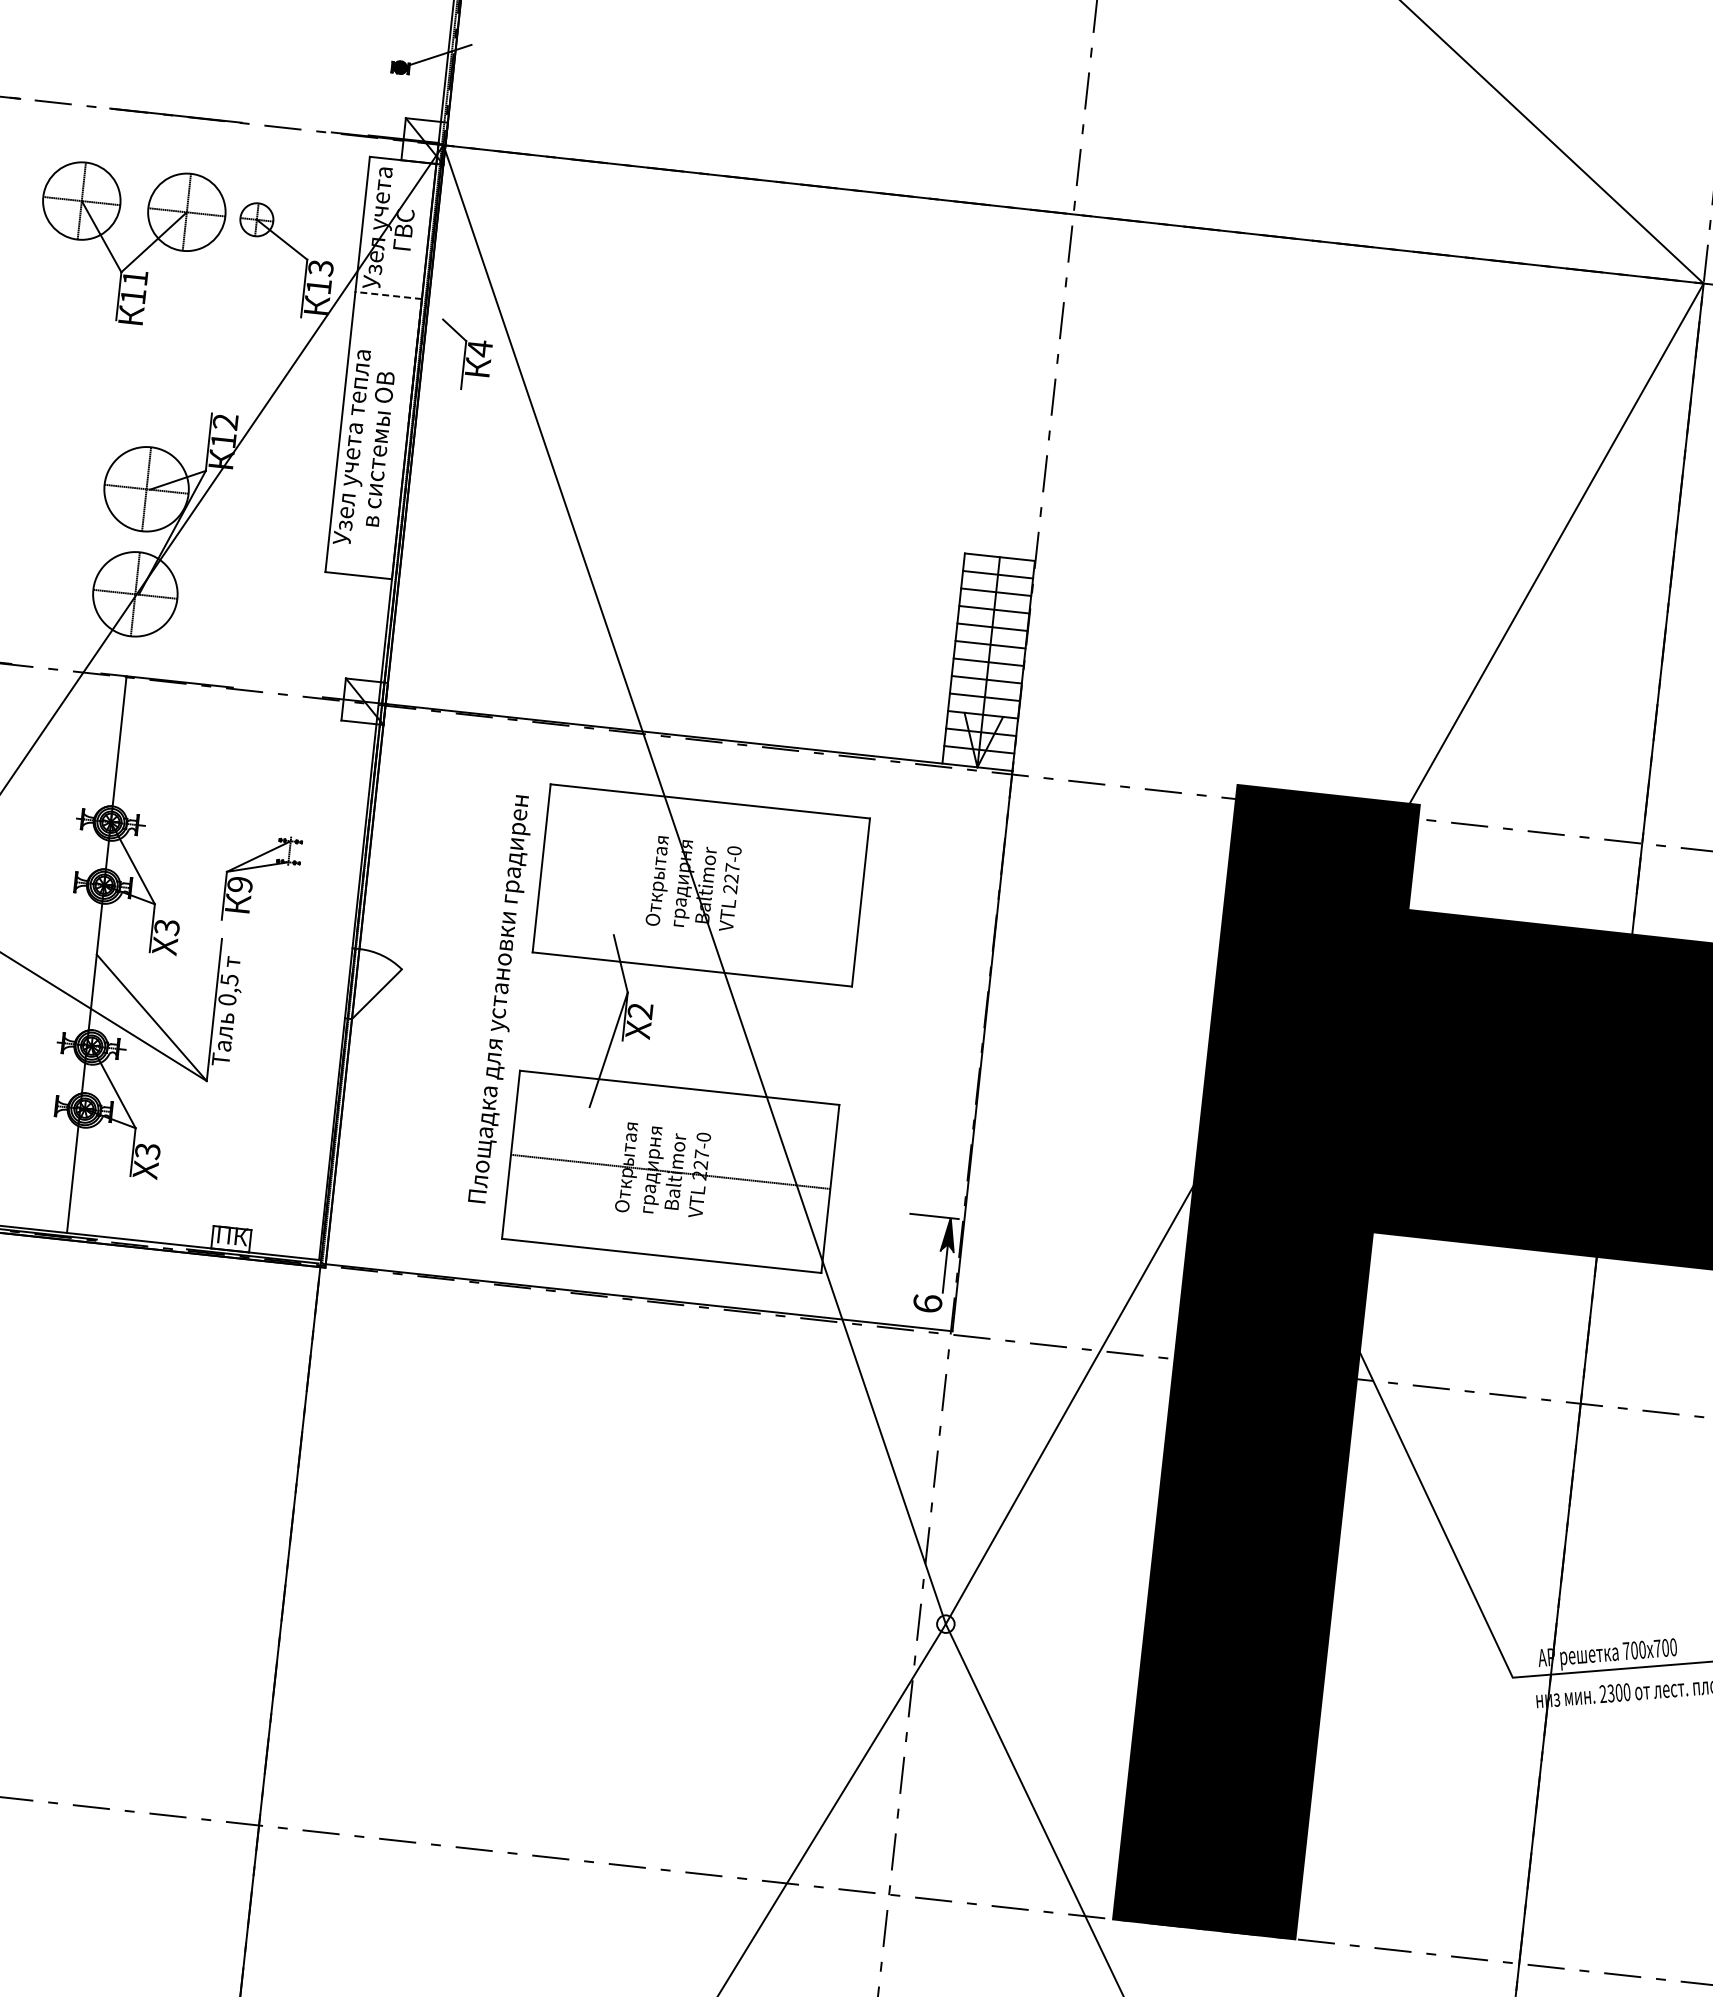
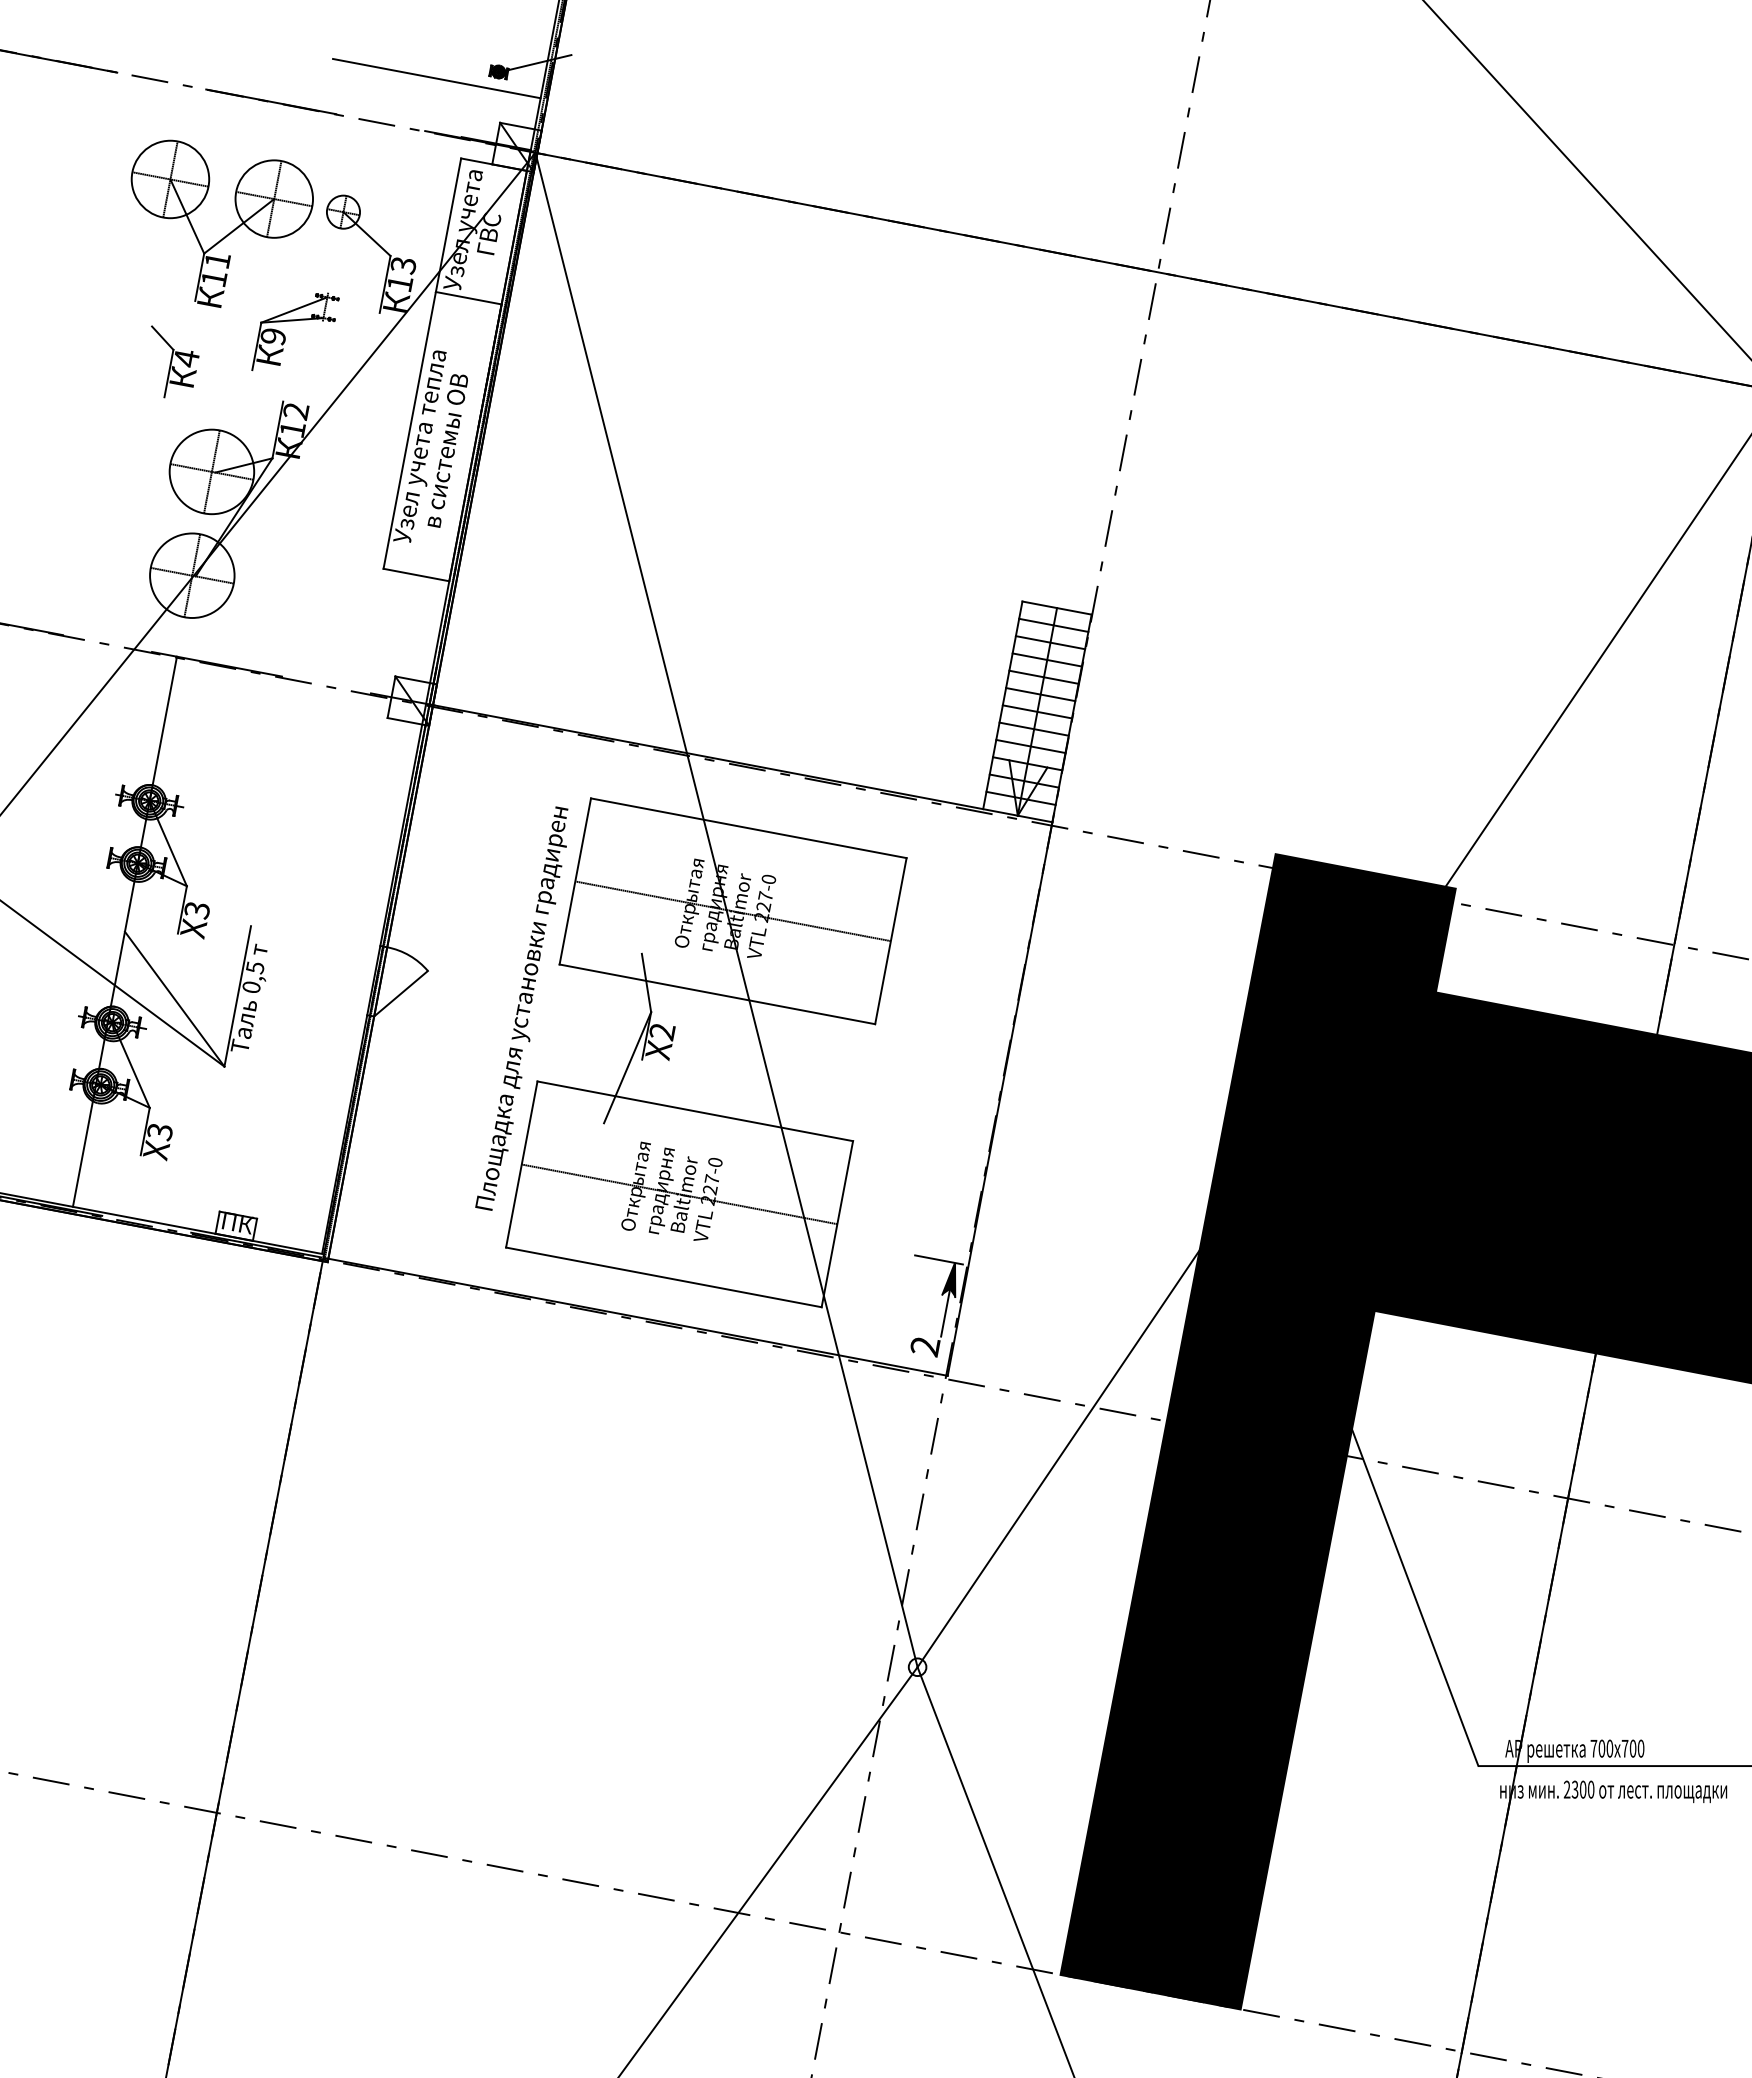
line: (338, 79) -> (436, 78), added
line: (388, 295) -> (468, 298), dashed -> solid
part: (469, 352) -> (175, 361), moved
part: (260, 867) -> (295, 321), moved
line: (700, 885) -> (732, 911), added
text: (928, 1303) -> (925, 1346), 6 -> 2

